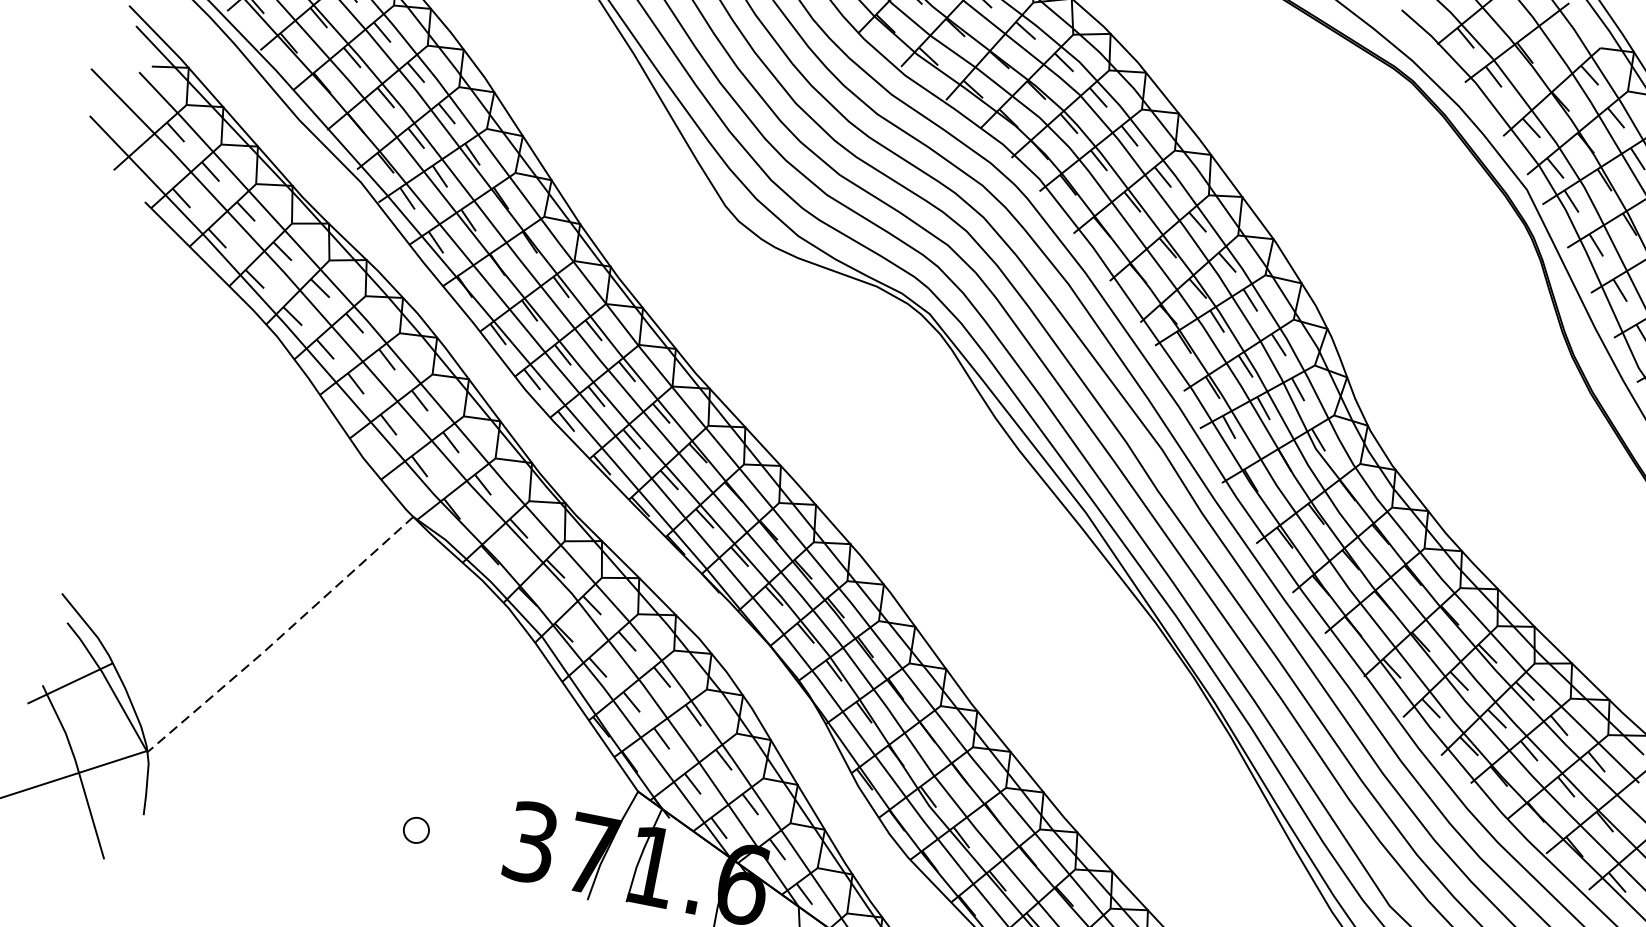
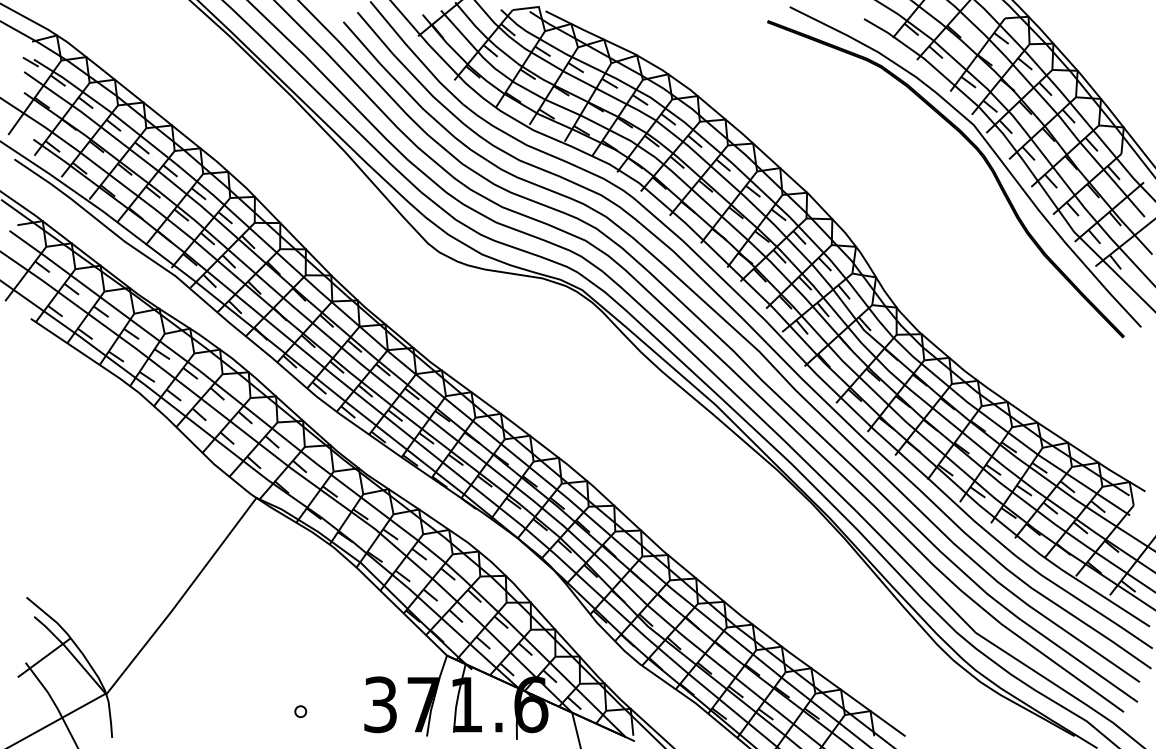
line: (279, 637) -> (181, 598), dashed -> solid
part: (416, 829) -> (300, 711), size x0.62

